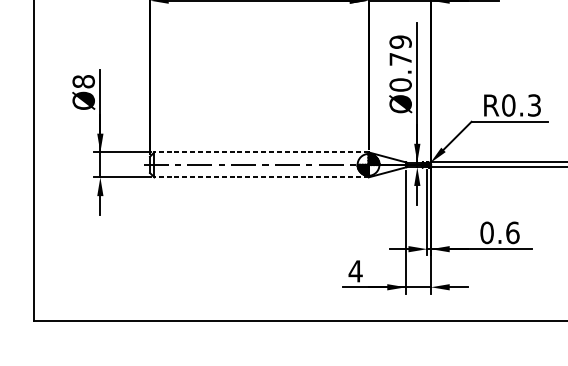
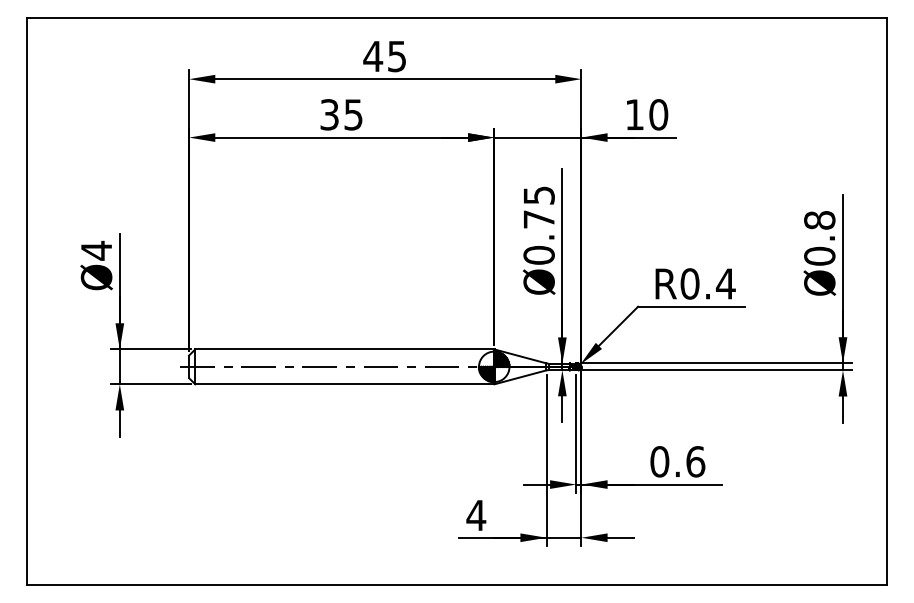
text: (400, 42) -> (538, 195), Ø0.79 -> Ø0.75
text: (83, 81) -> (96, 250), Ø8 -> Ø4
text: (534, 105) -> (725, 283), R0.3 -> R0.4
line: (261, 152) -> (344, 349), dashed -> solid
line: (261, 177) -> (344, 384), dashed -> solid

